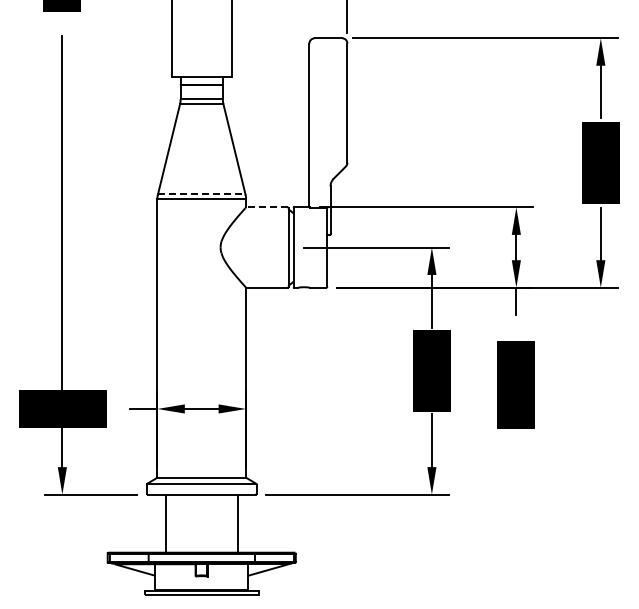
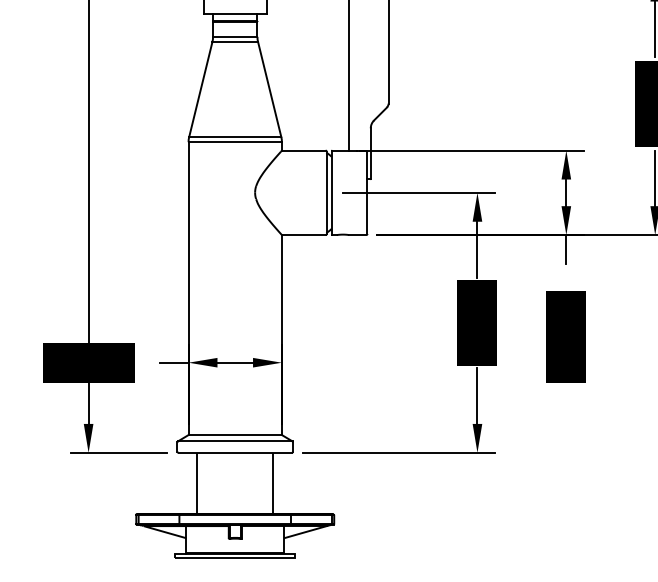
line: (201, 194) -> (234, 137), dashed -> solid
line: (266, 207) -> (303, 150), dashed -> solid

